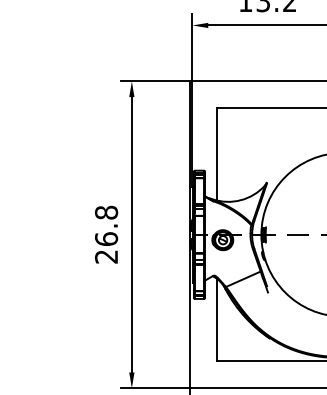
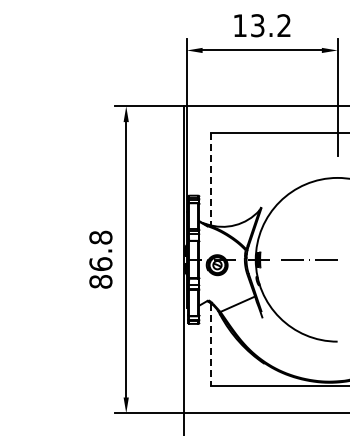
line: (217, 154) -> (211, 179), solid -> dashed
text: (106, 256) -> (100, 281), 26.8 -> 86.8
line: (217, 320) -> (211, 345), solid -> dashed

